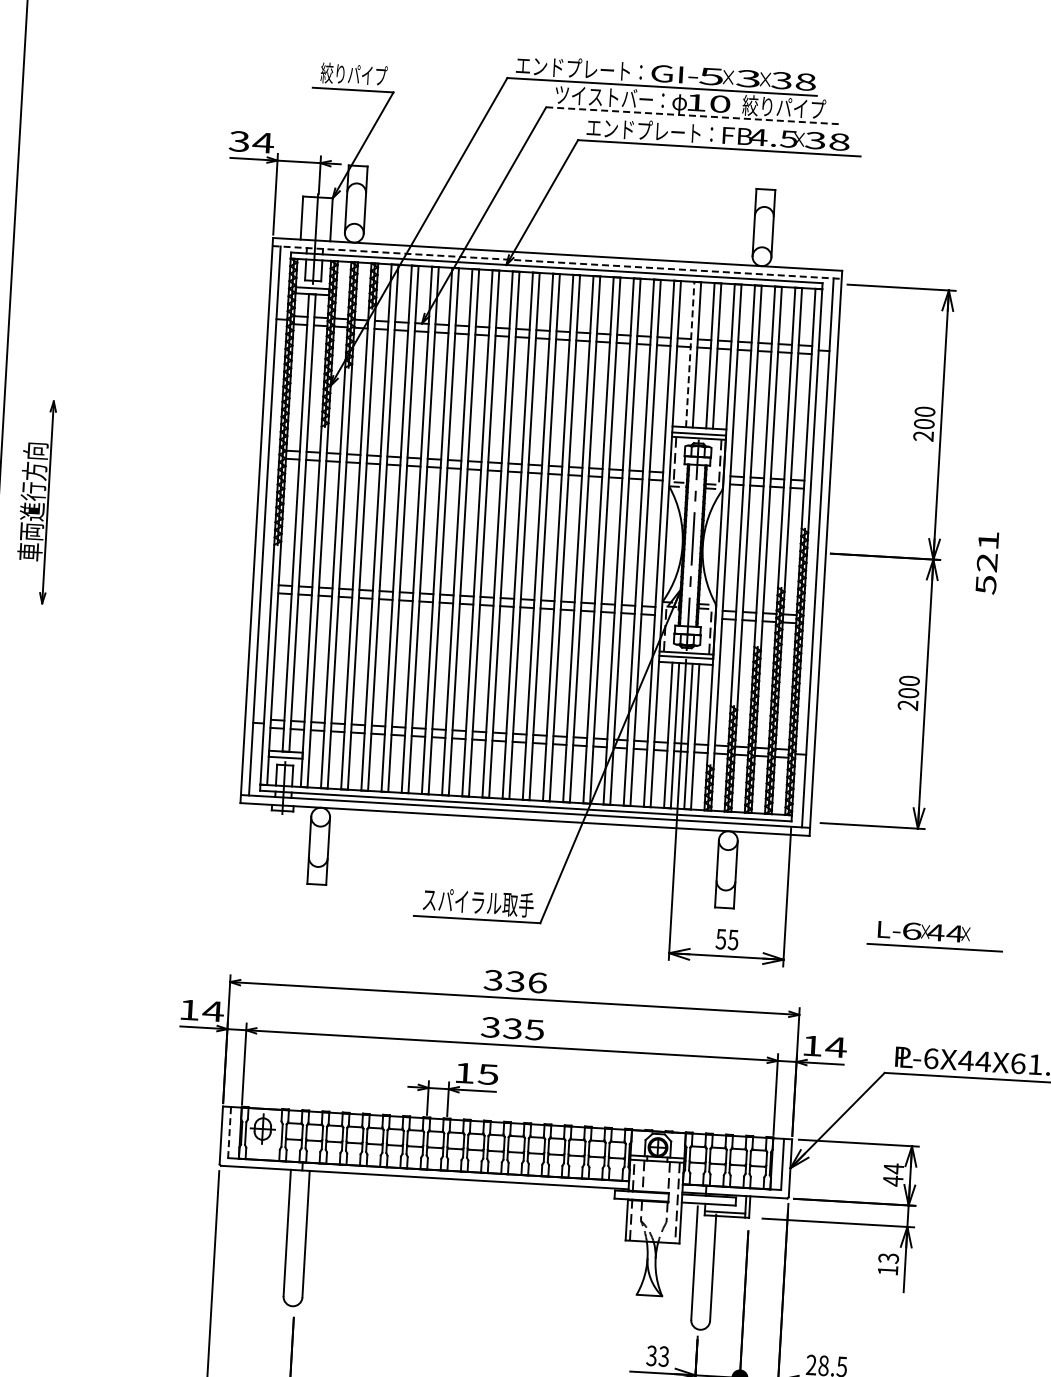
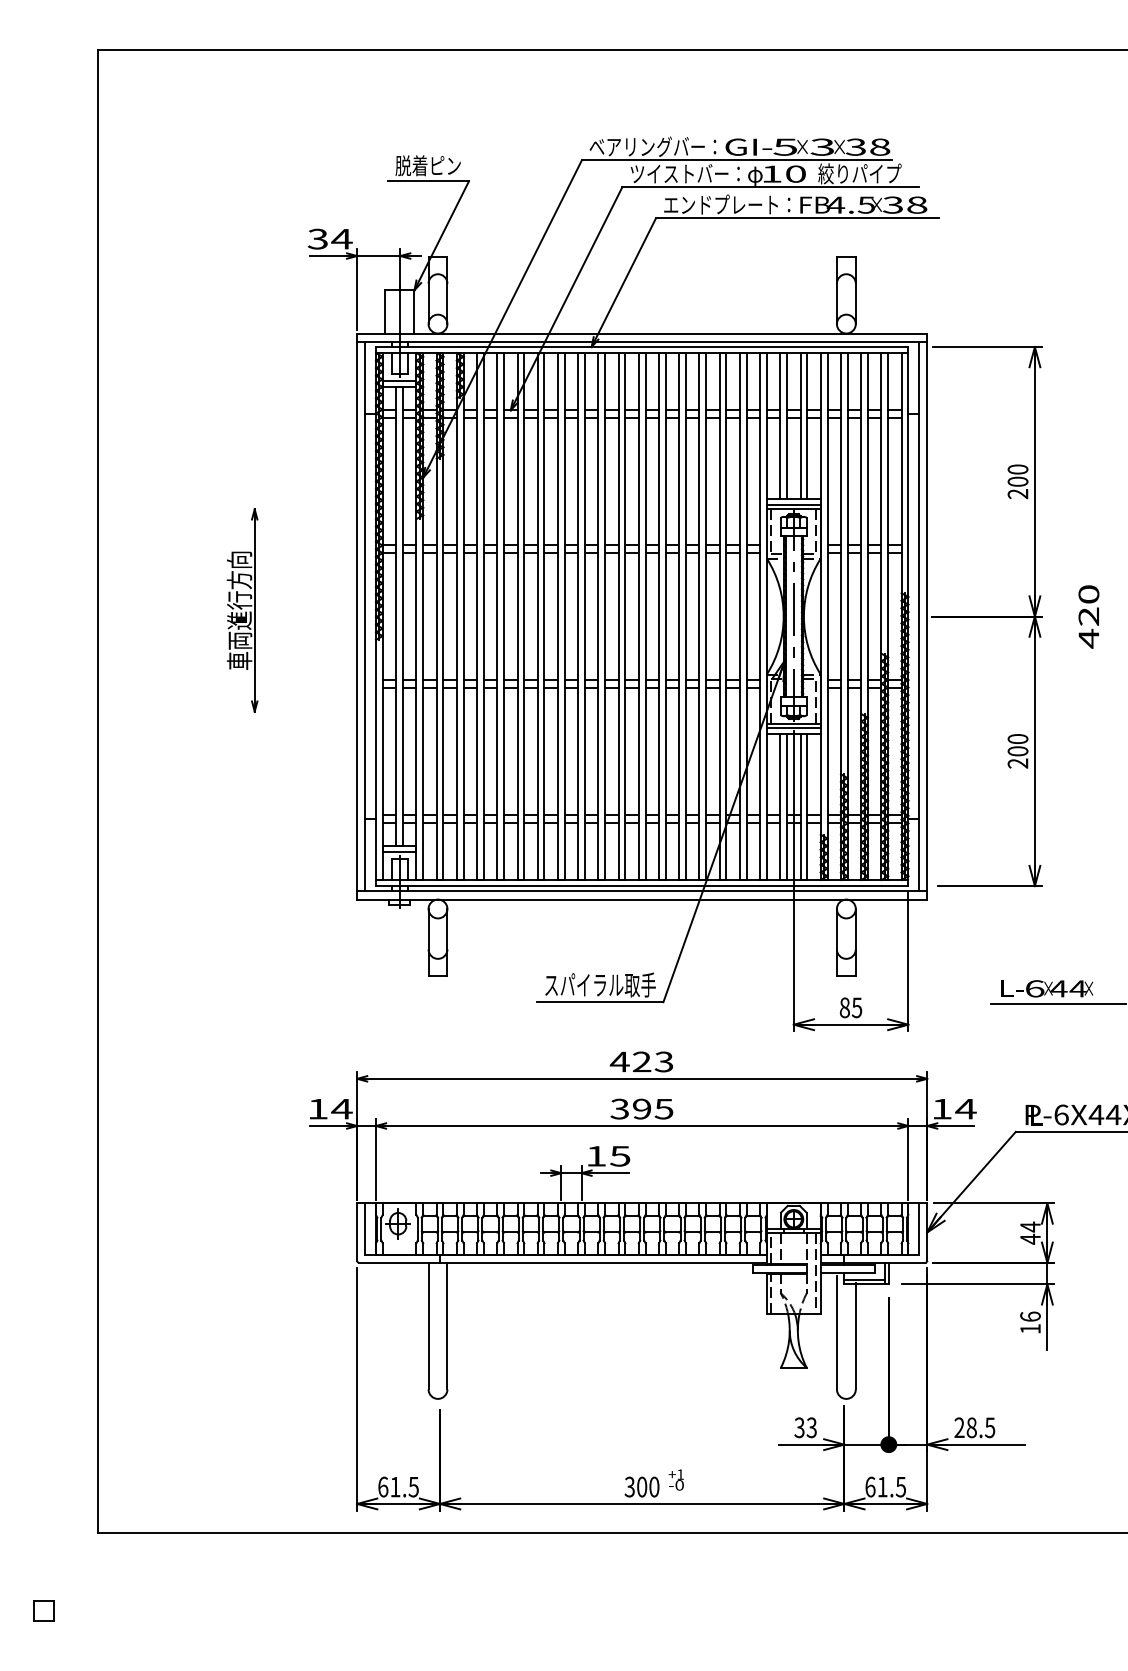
text: (572, 67) -> (646, 146), エンドプレート： -> ベアリングバー：
text: (353, 74) -> (428, 165), 絞りパイプ -> 脱着ピン
line: (695, 116) -> (771, 187), dashed -> solid
line: (557, 262) -> (642, 341), dashed -> solid
line: (690, 354) -> (780, 425), dashed -> solid
part: (35, 501) -> (242, 610), moved
text: (986, 562) -> (1088, 616), 521 -> 420
text: (720, 938) -> (844, 1007), 55 -> 85
text: (515, 981) -> (641, 1061), 336 -> 423
text: (512, 1029) -> (641, 1109), 335 -> 395
line: (229, 1132) -> (365, 1229), dashed -> solid
text: (888, 1258) -> (1030, 1316), 13 -> 16

